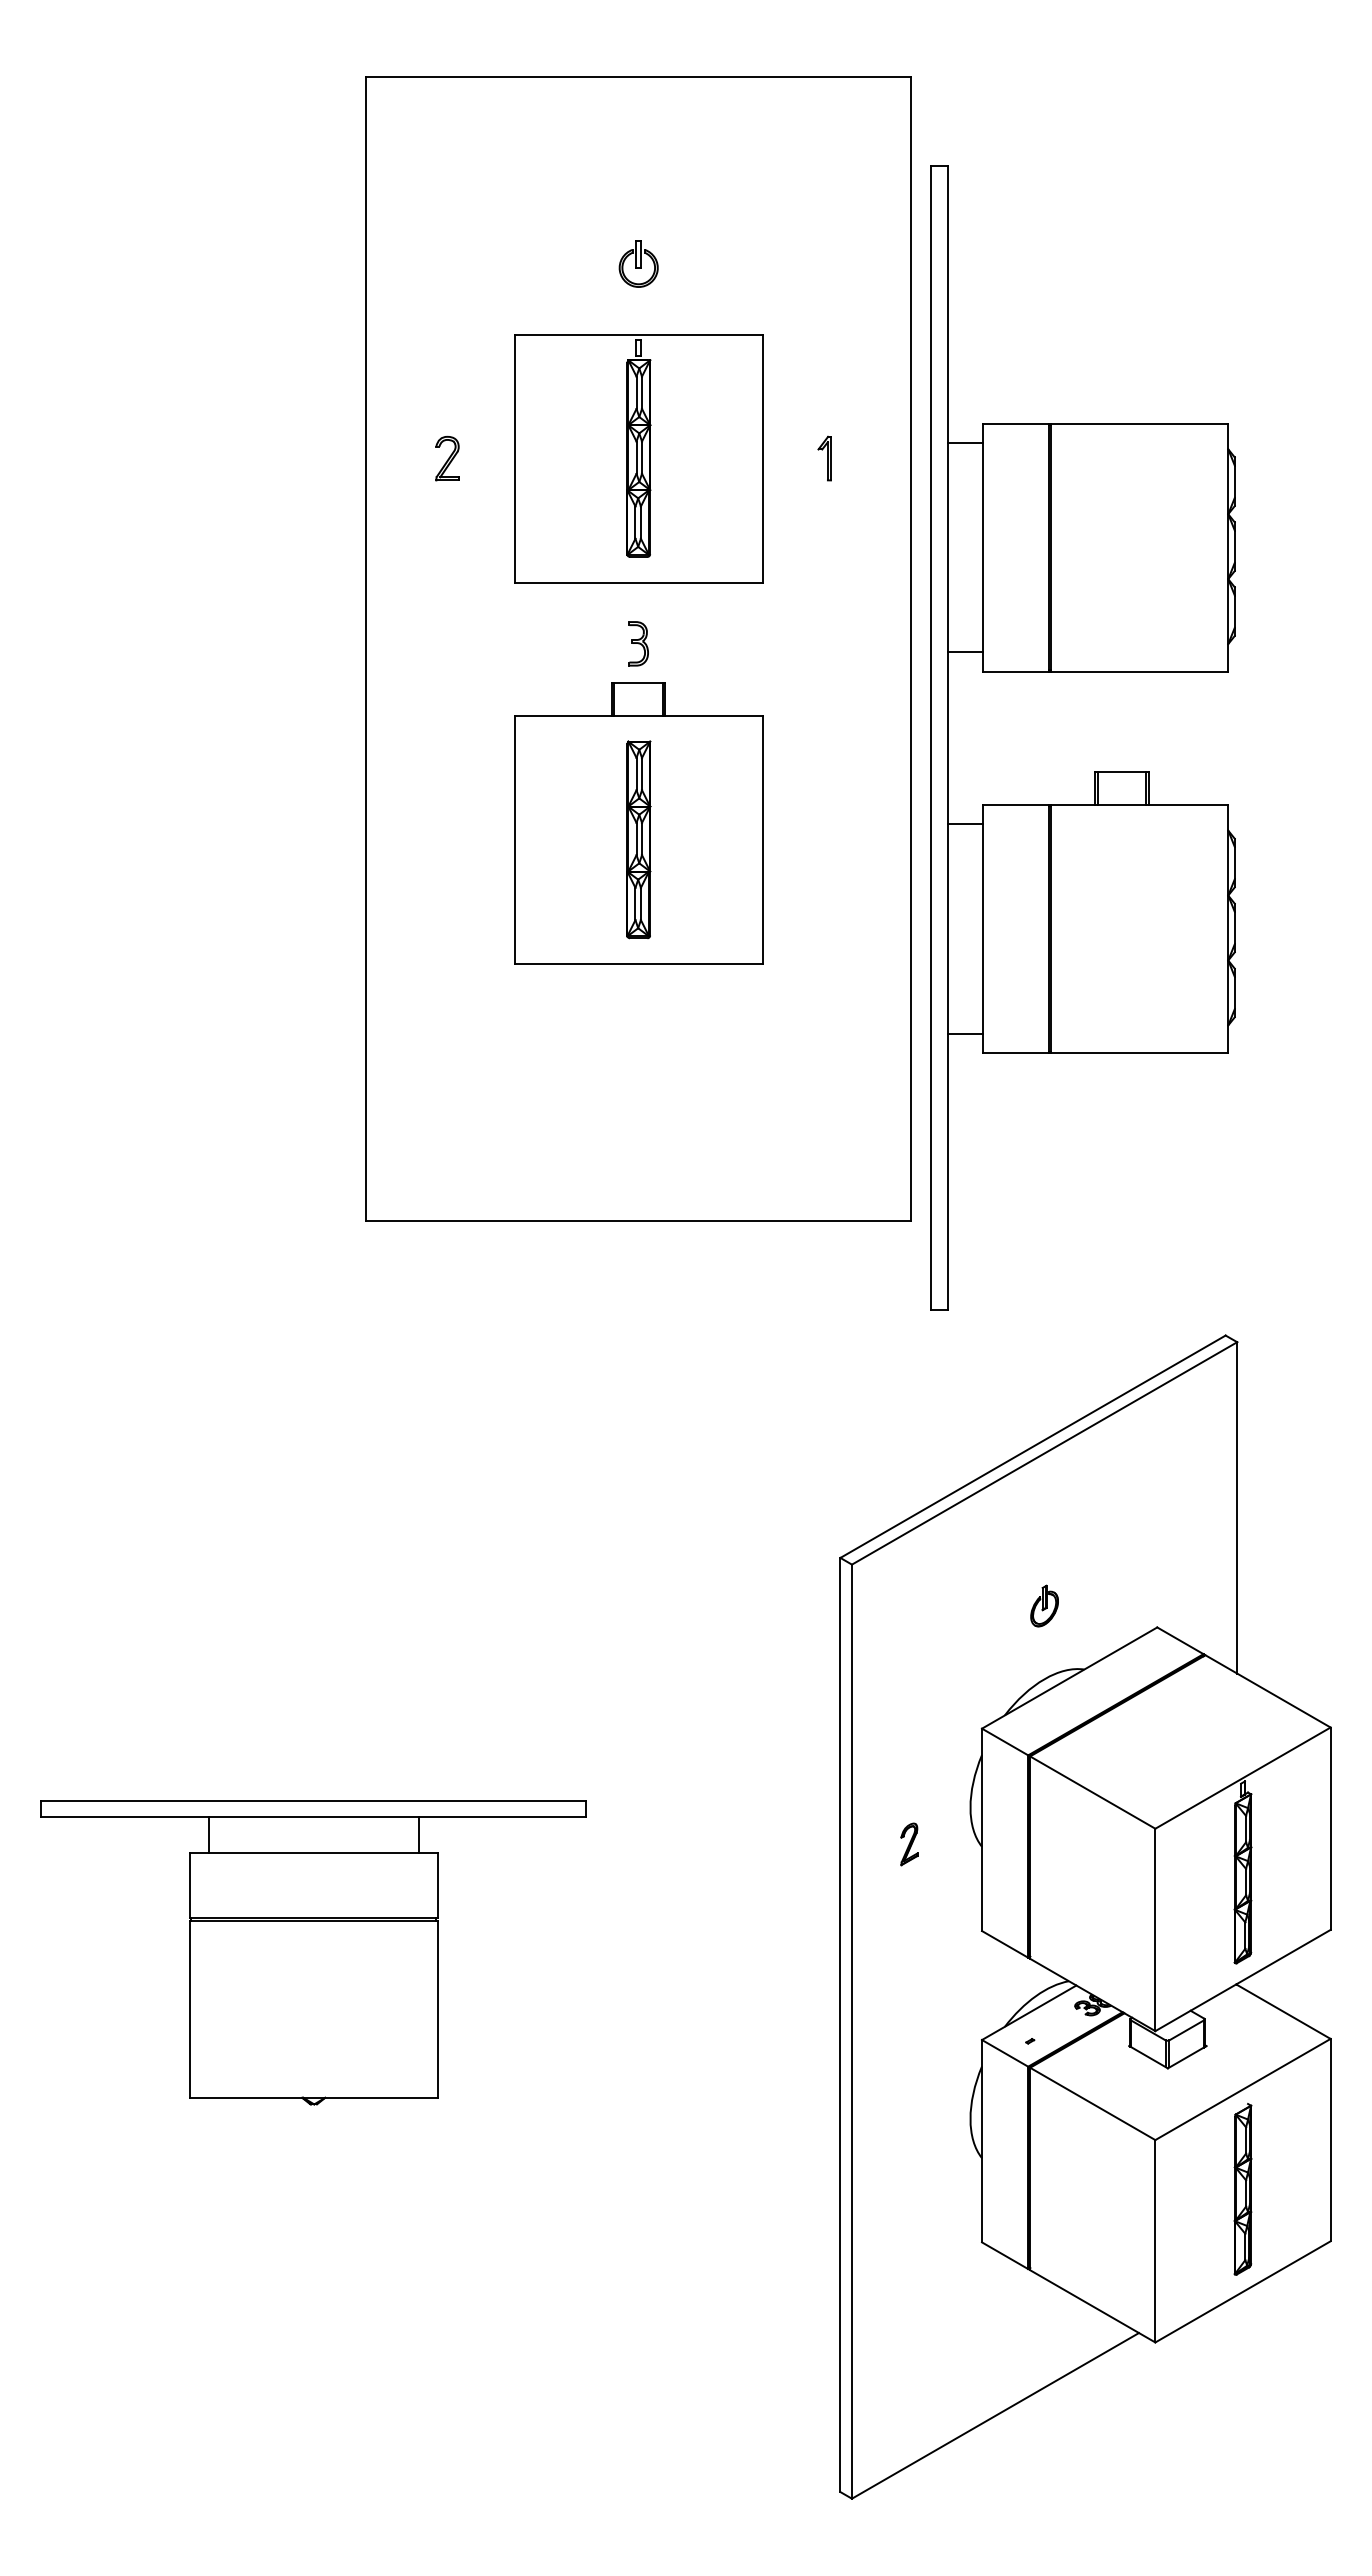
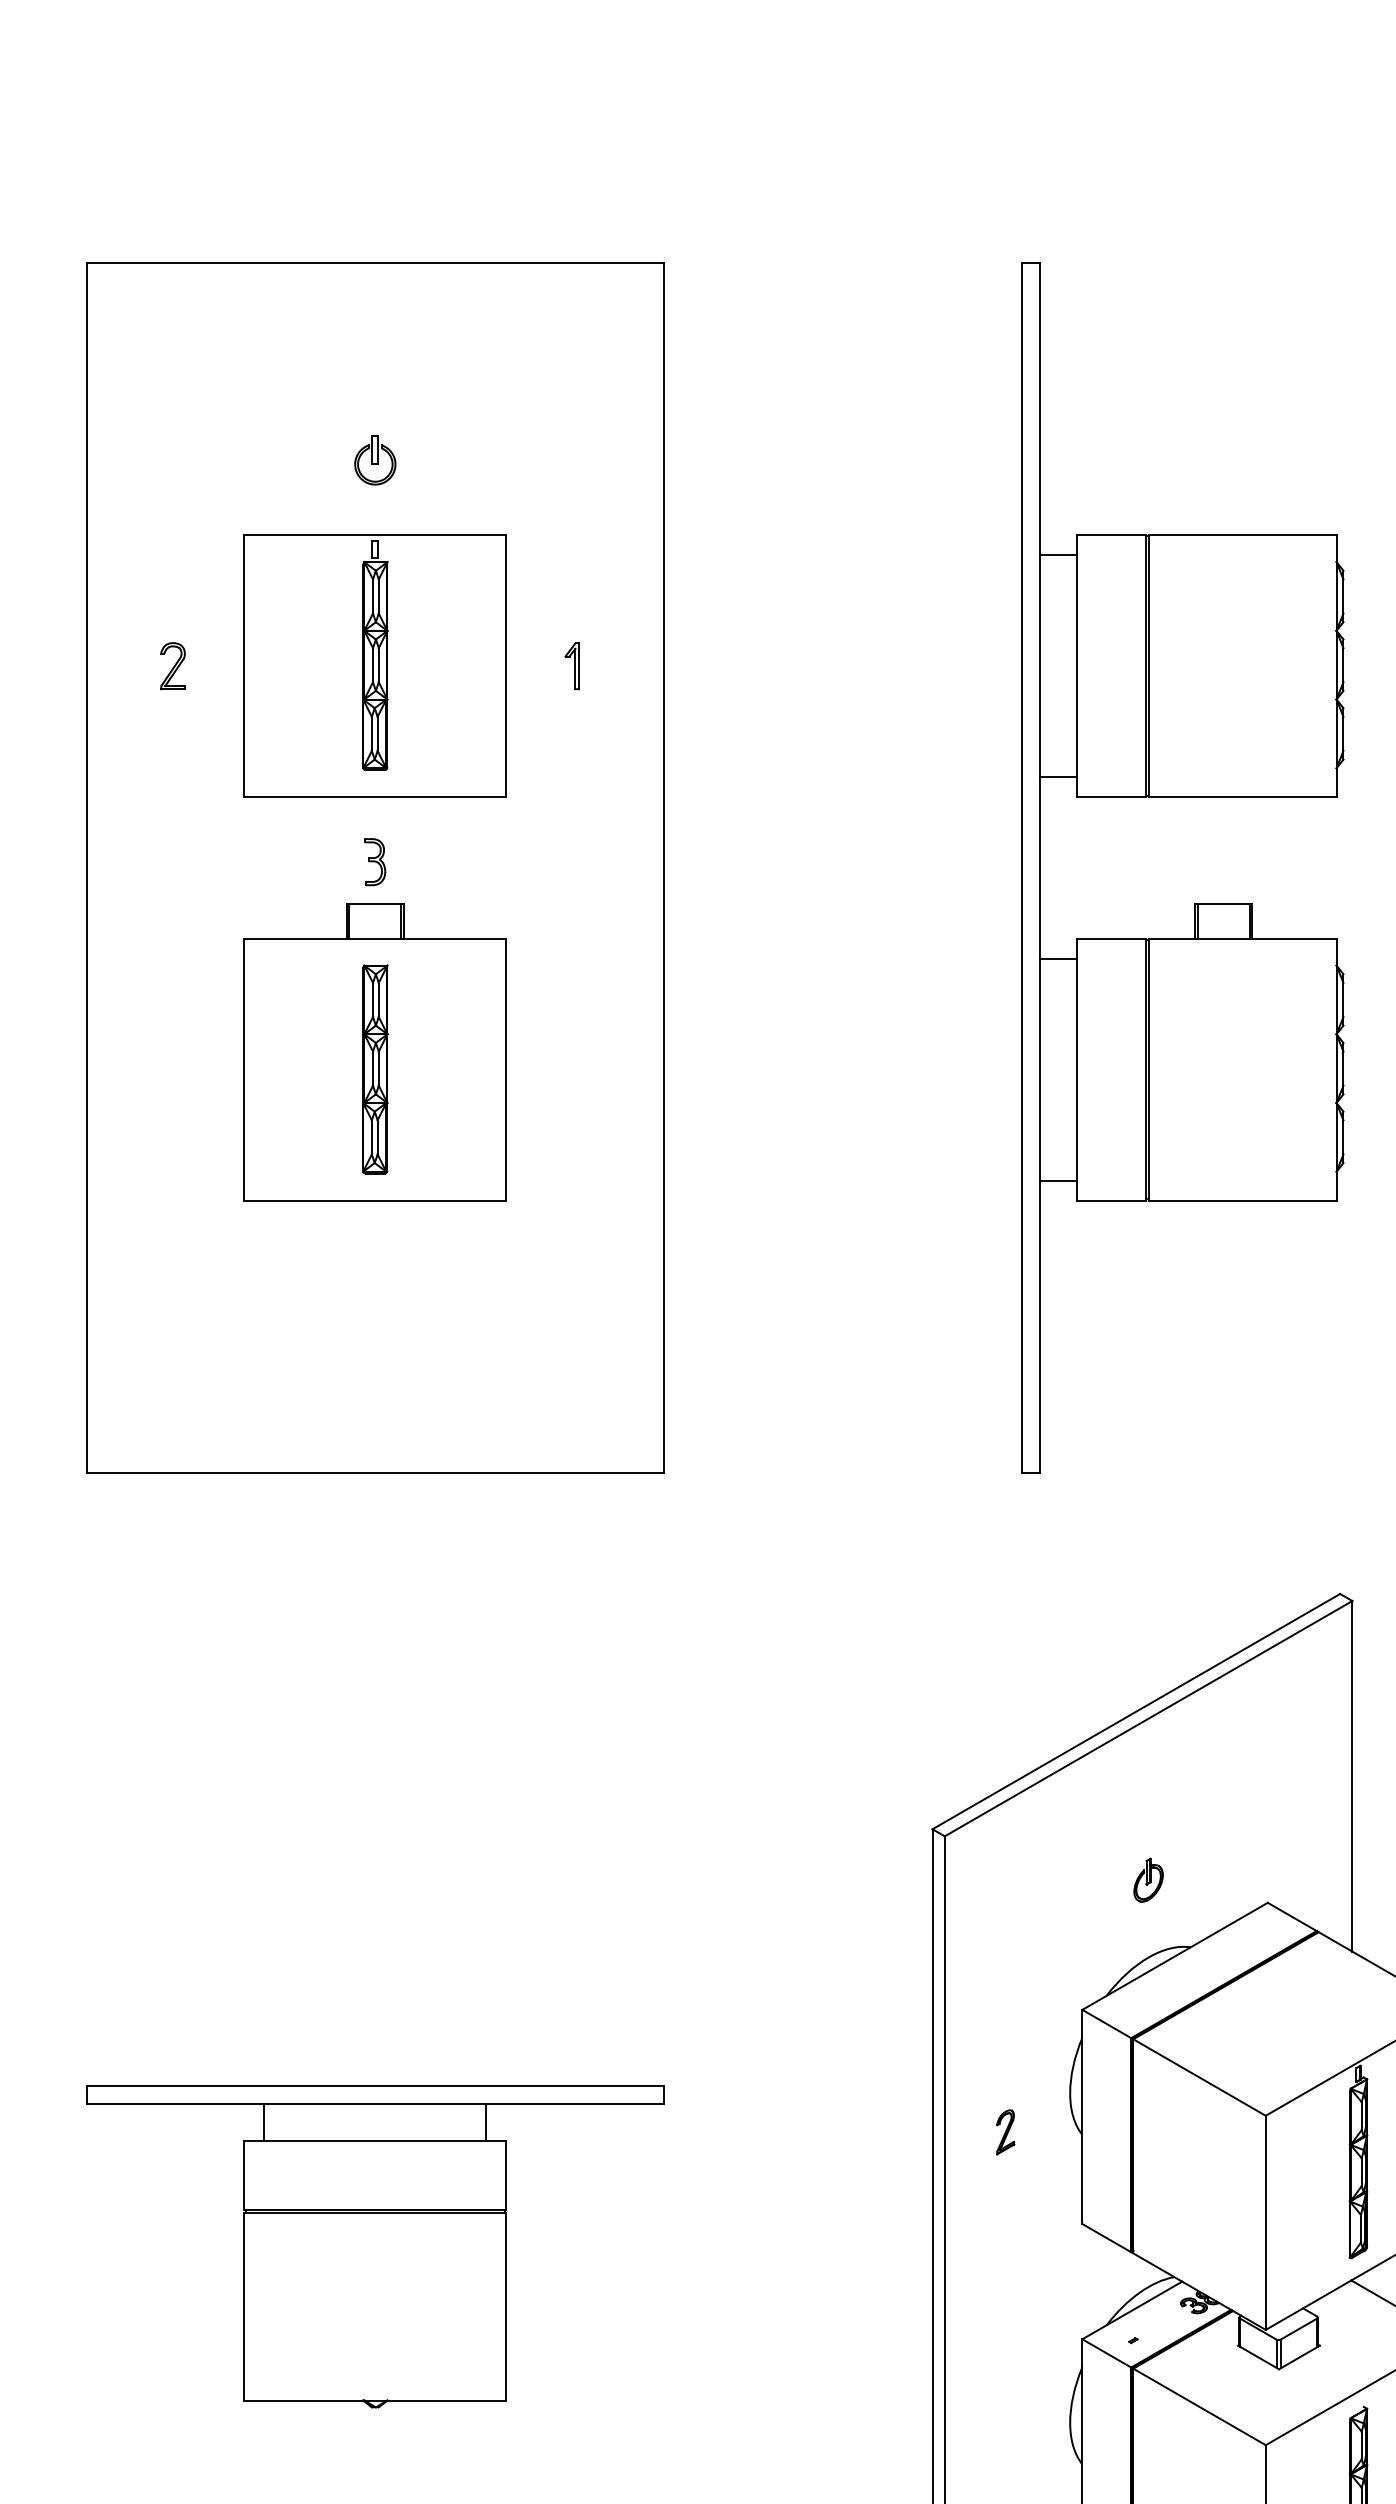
part: (638, 648) -> (375, 867), moved
part: (1094, 771) -> (1195, 903), moved

